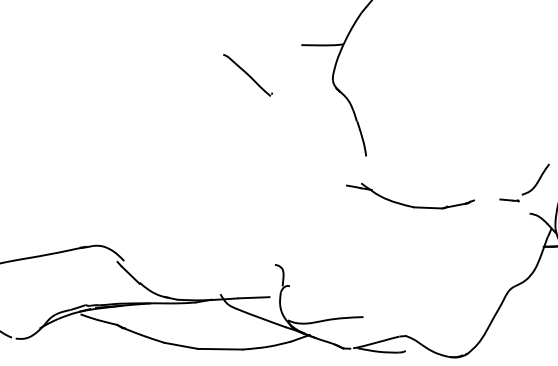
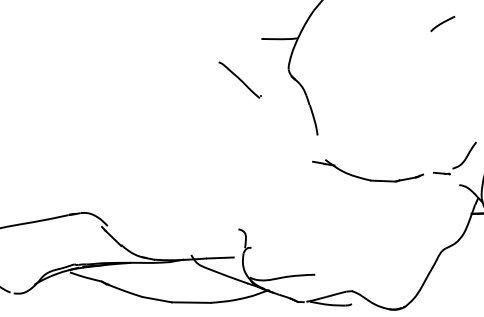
curve: (510, 27) -> (442, 23), added
part: (247, 74) -> (239, 79), moved
part: (409, 204) -> (367, 178), moved

